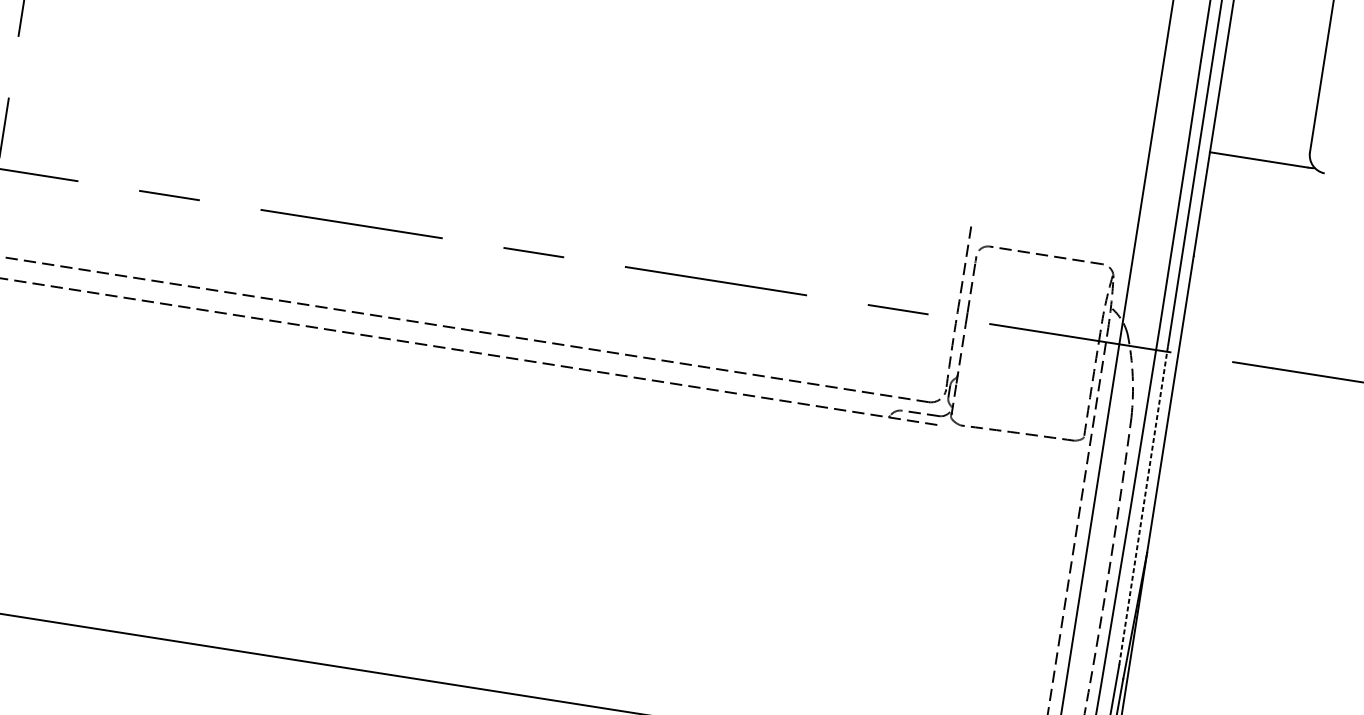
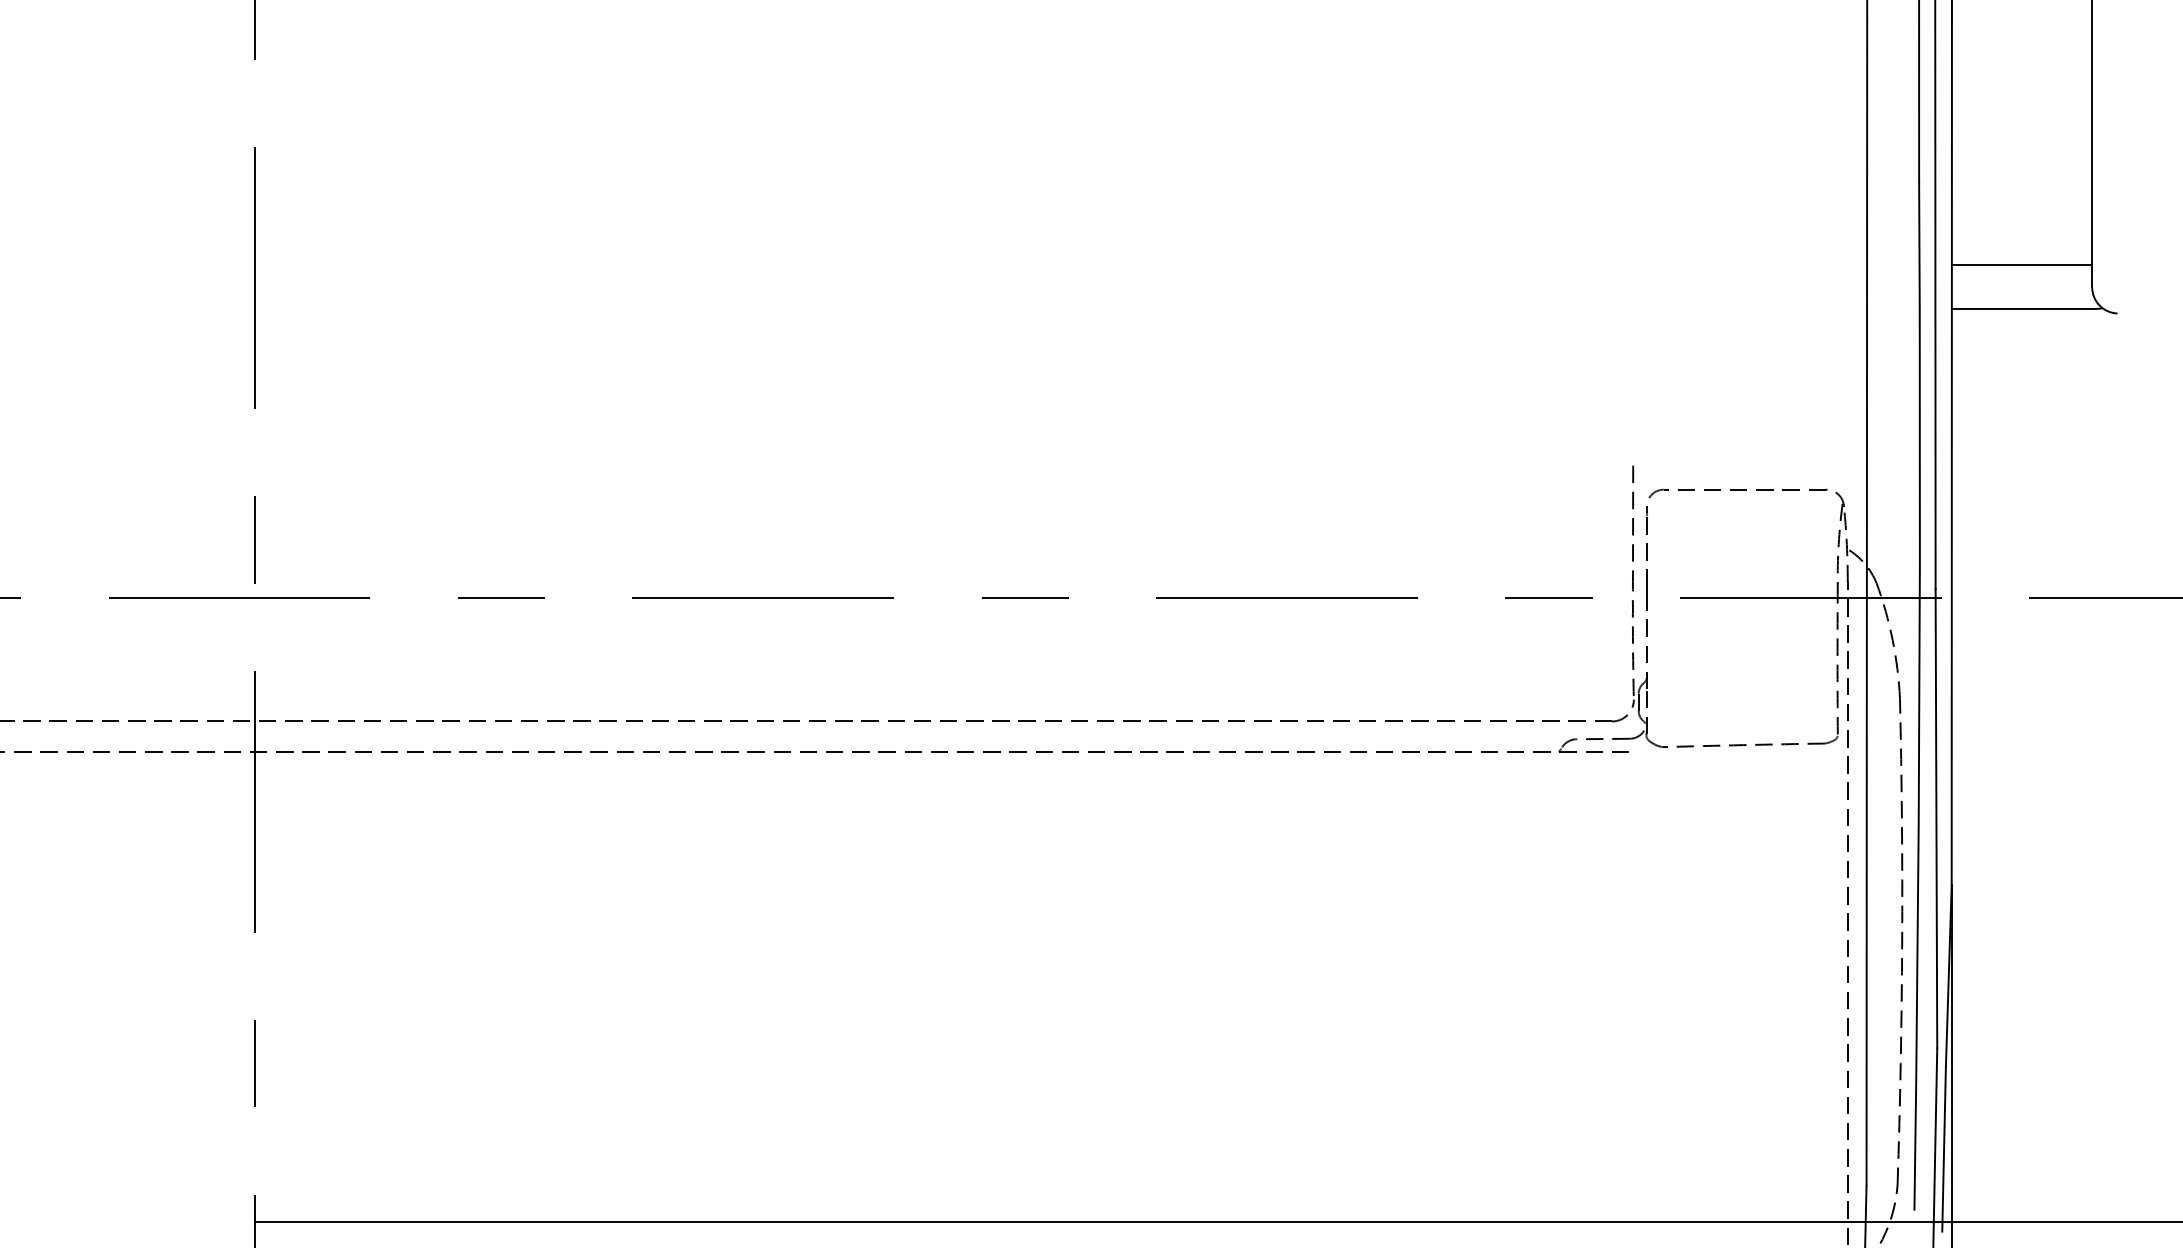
line: (1263, 128) -> (2021, 264), added
line: (1143, 504) -> (1936, 818), dashed -> solid

